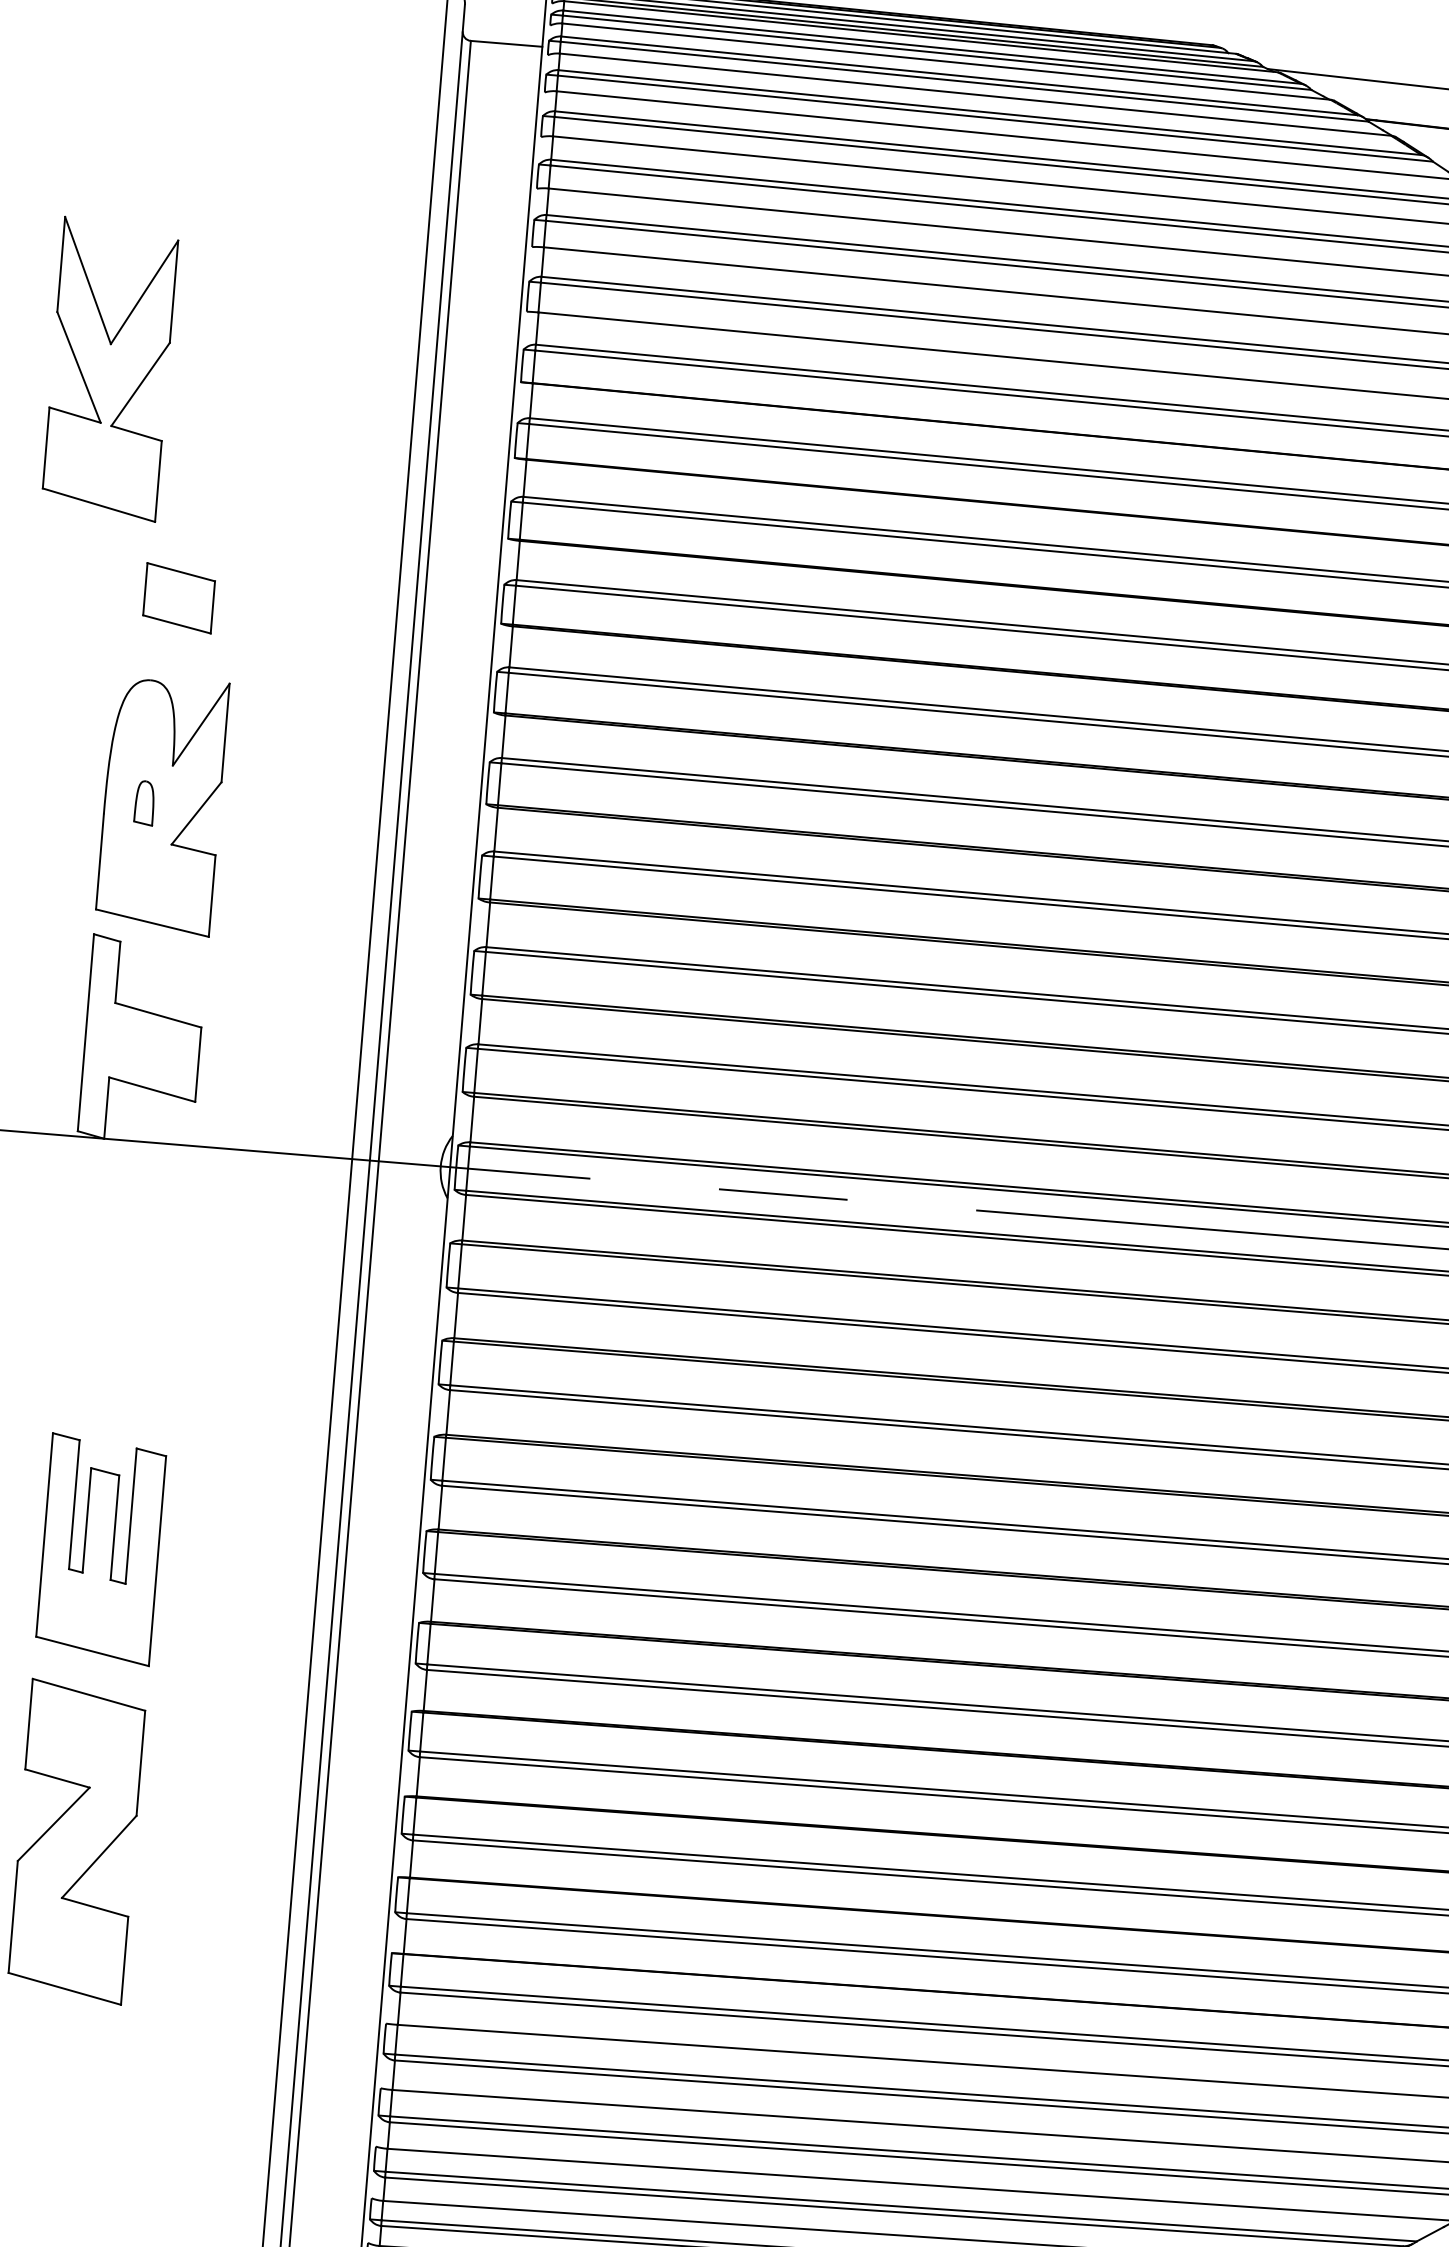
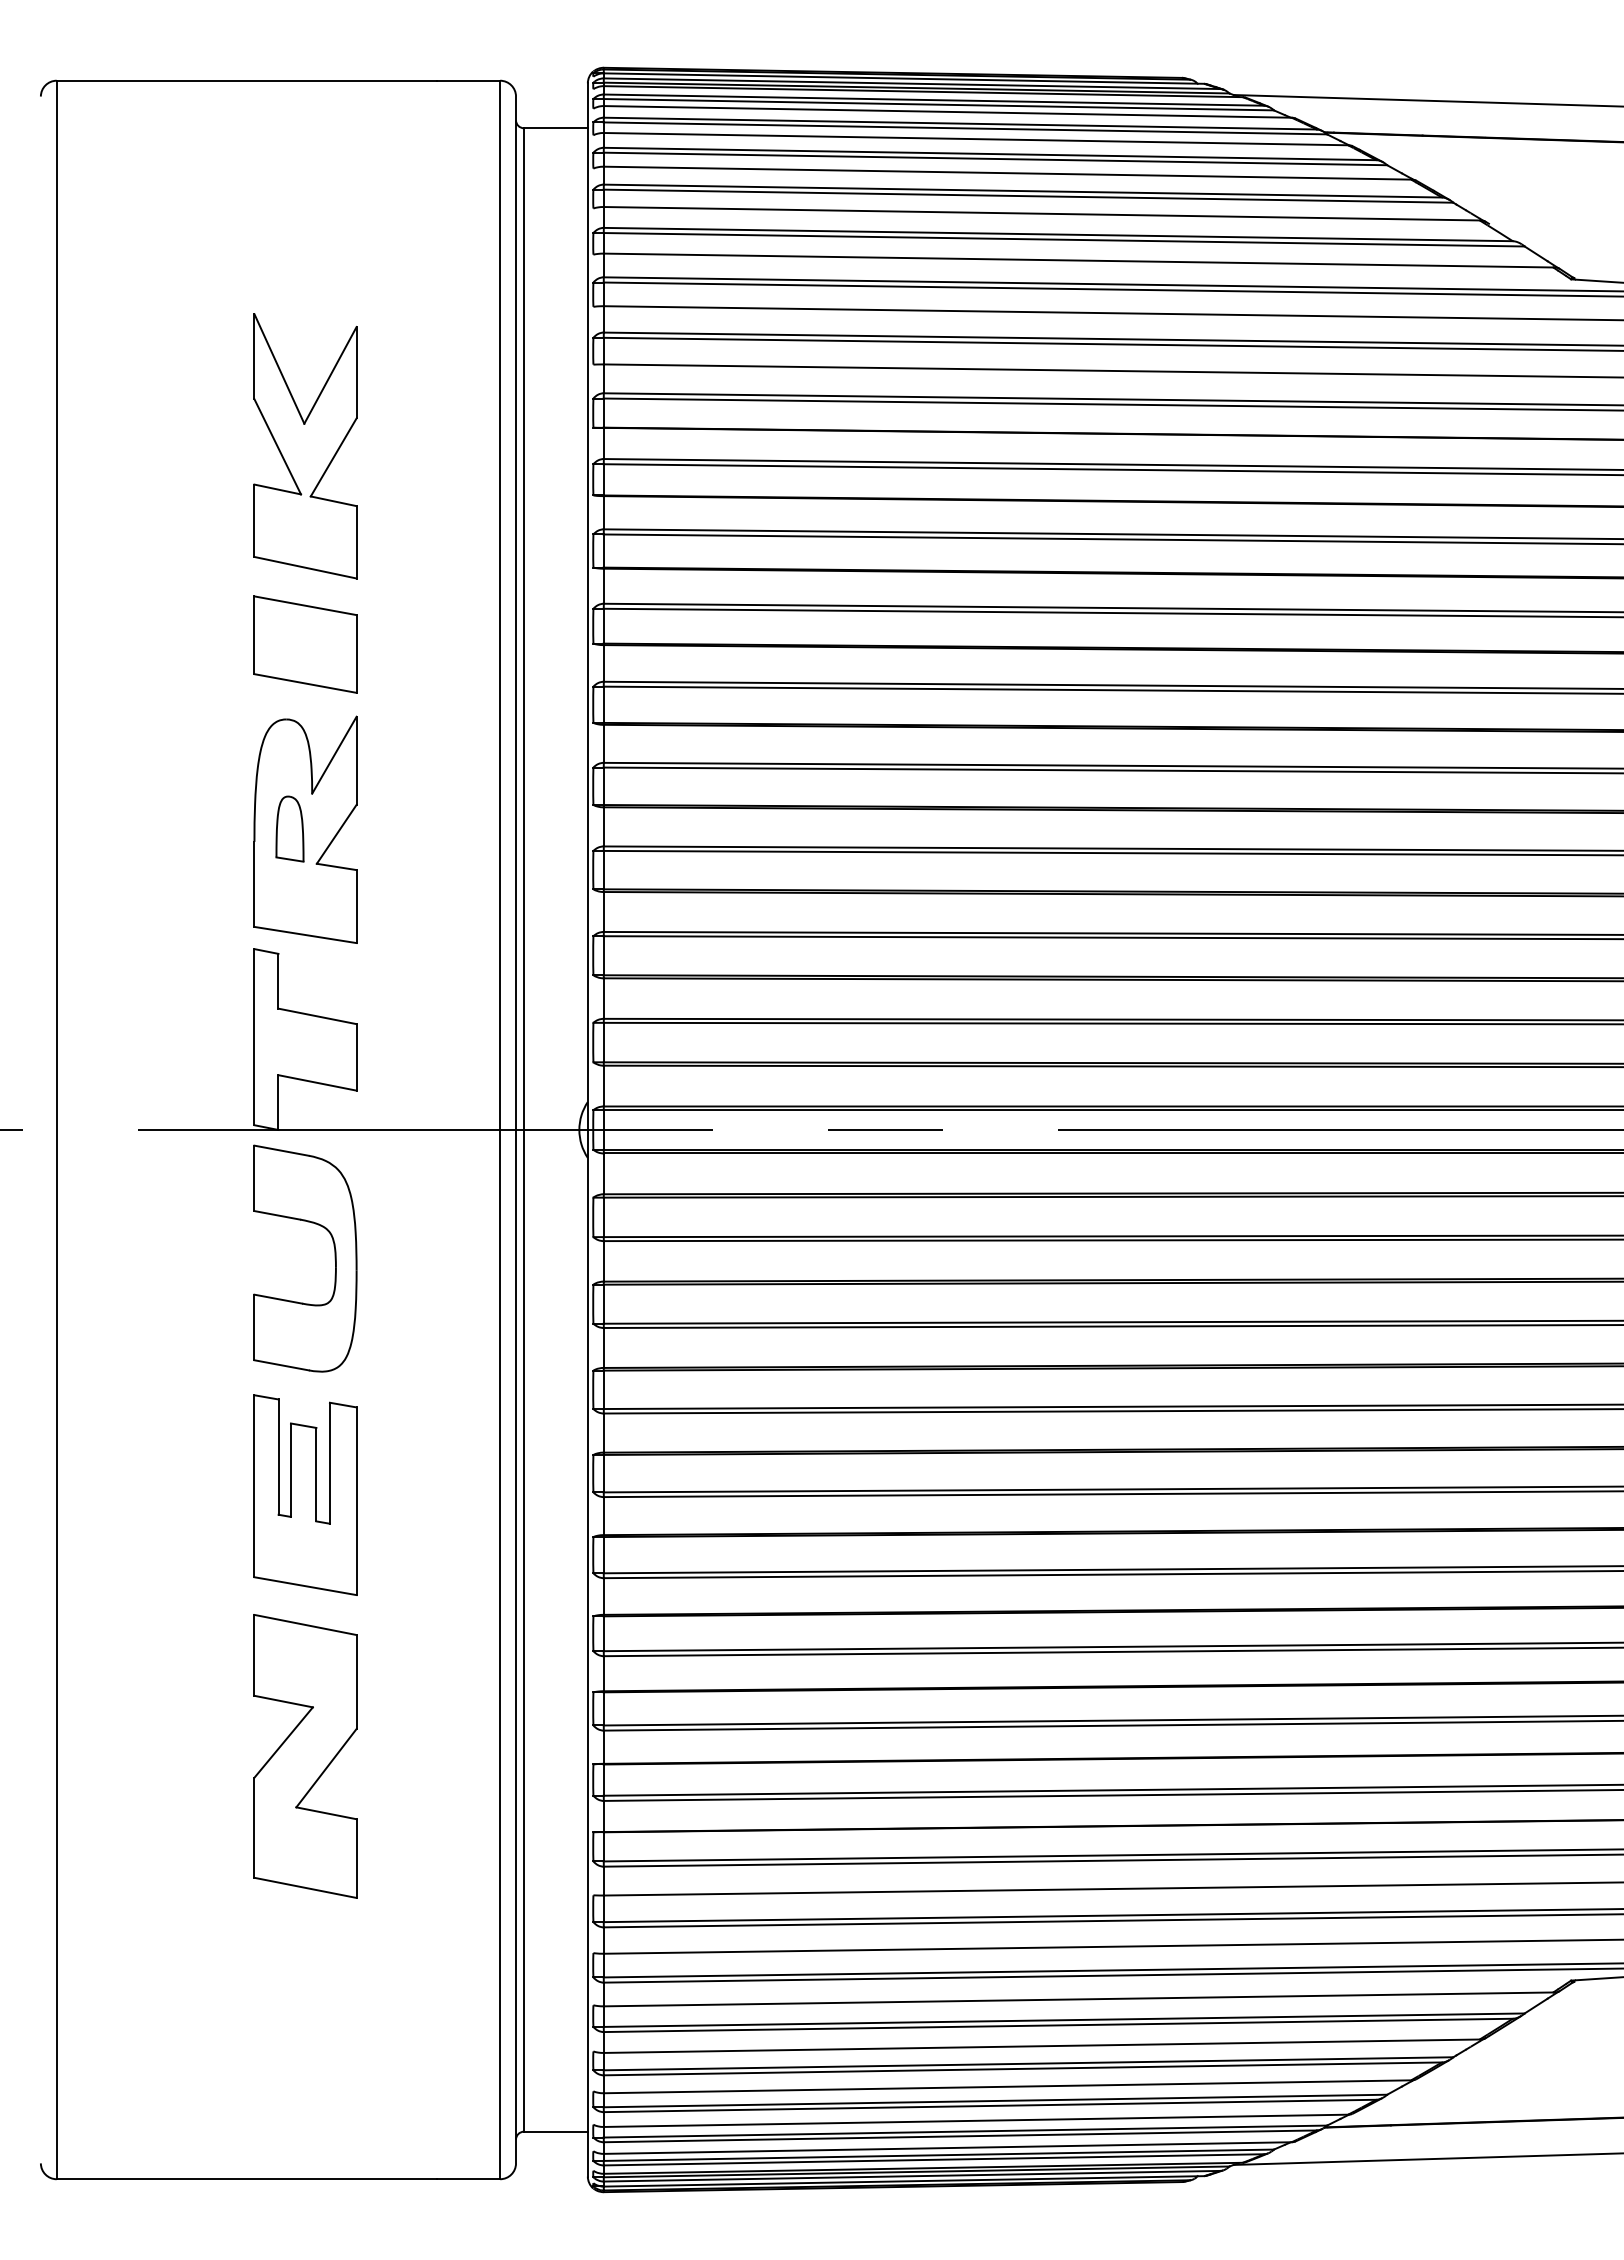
part: (110, 369) -> (305, 446), moved
part: (179, 598) -> (305, 644), size x1.67
part: (144, 802) -> (289, 828), size x1.67
part: (155, 1287) -> (334, 1258), added

